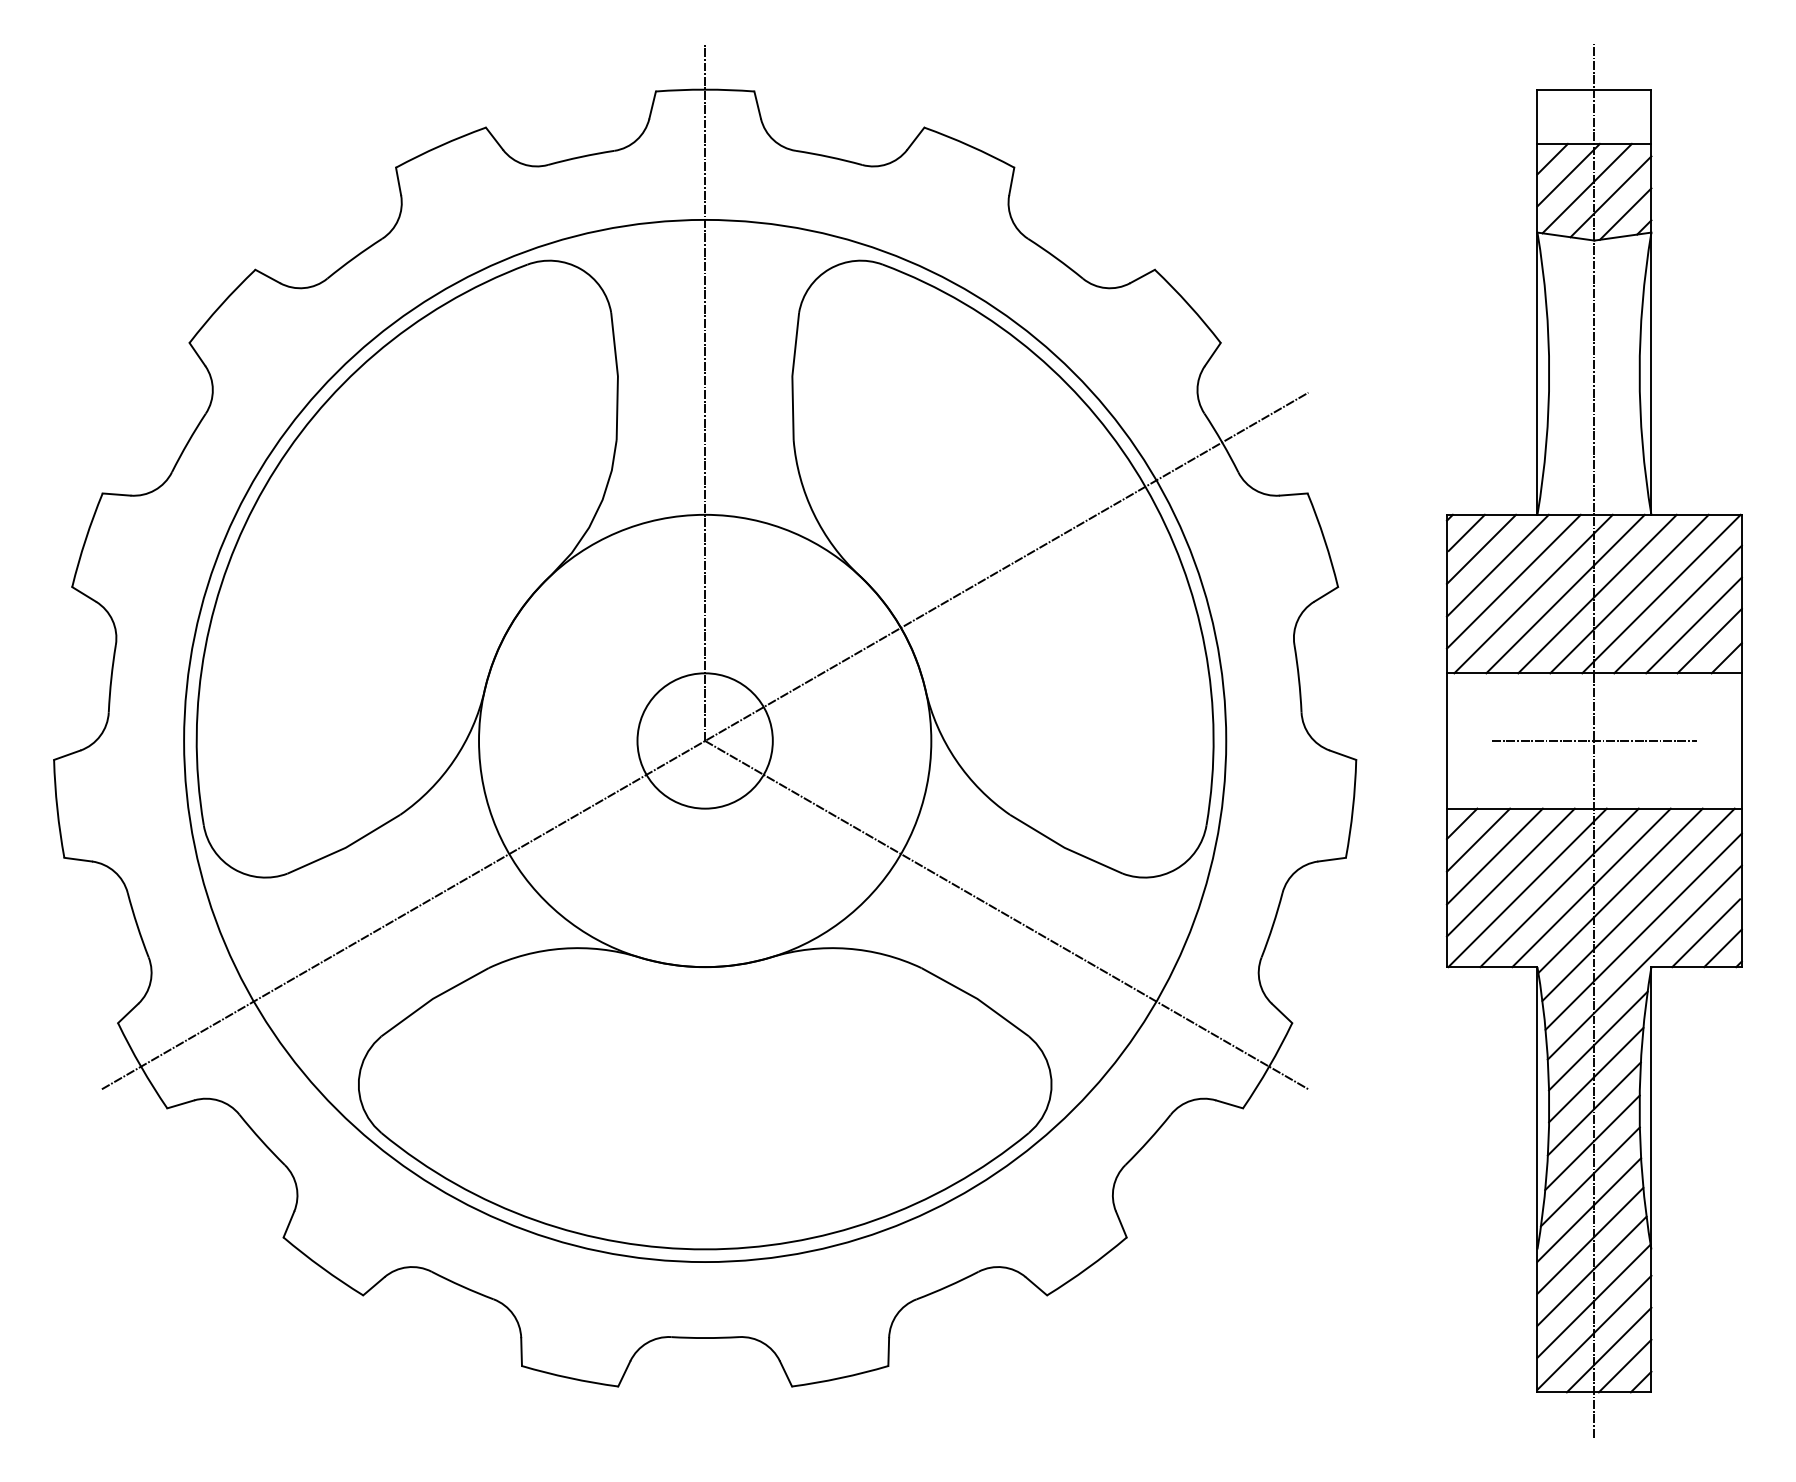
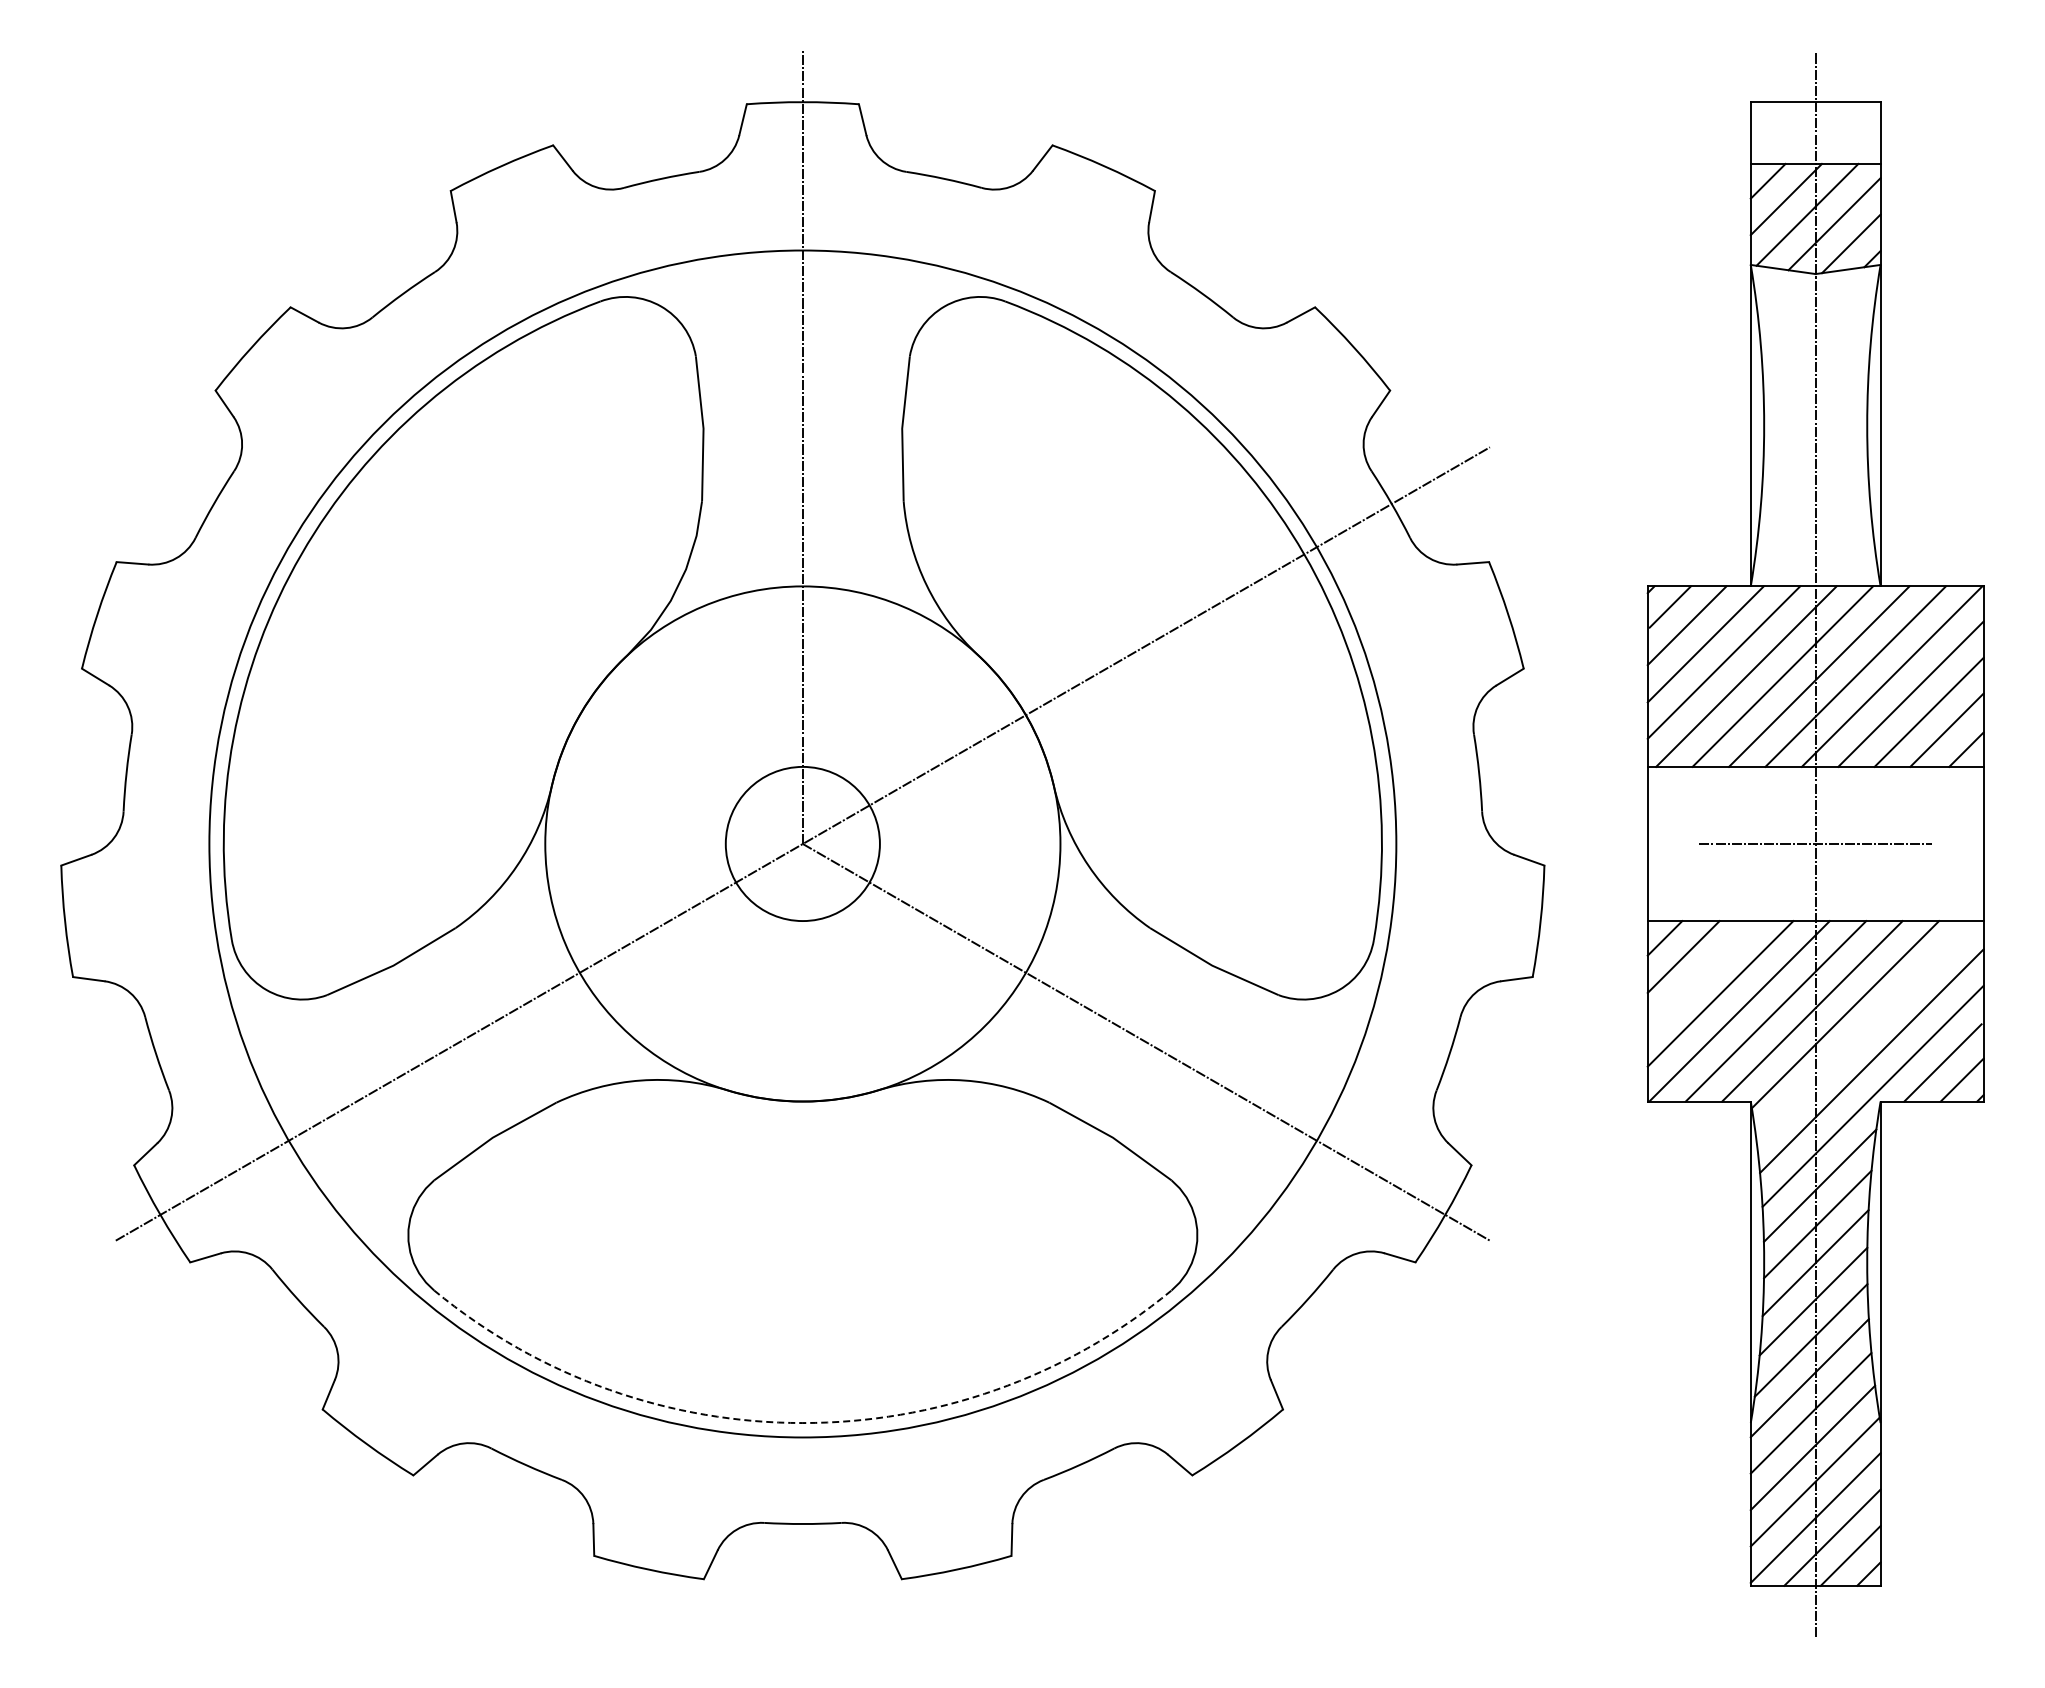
line: (1494, 856) -> (1701, 975), removed
line: (1638, 904) -> (1865, 1030), removed
arc: (704, 1249) -> (802, 1423), solid -> dashed

